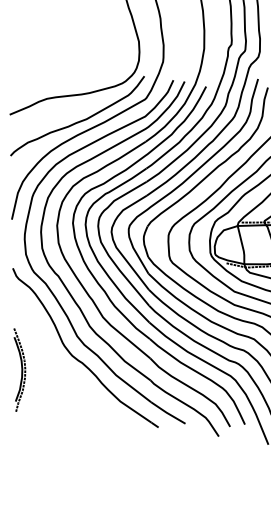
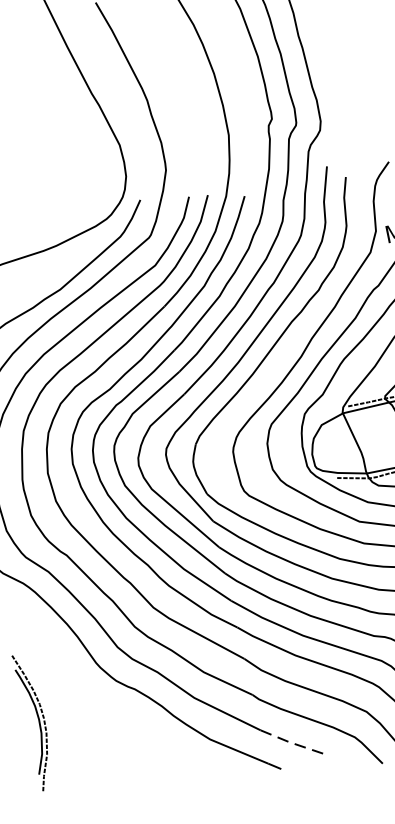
line: (167, 413) -> (291, 743), solid -> dashed

